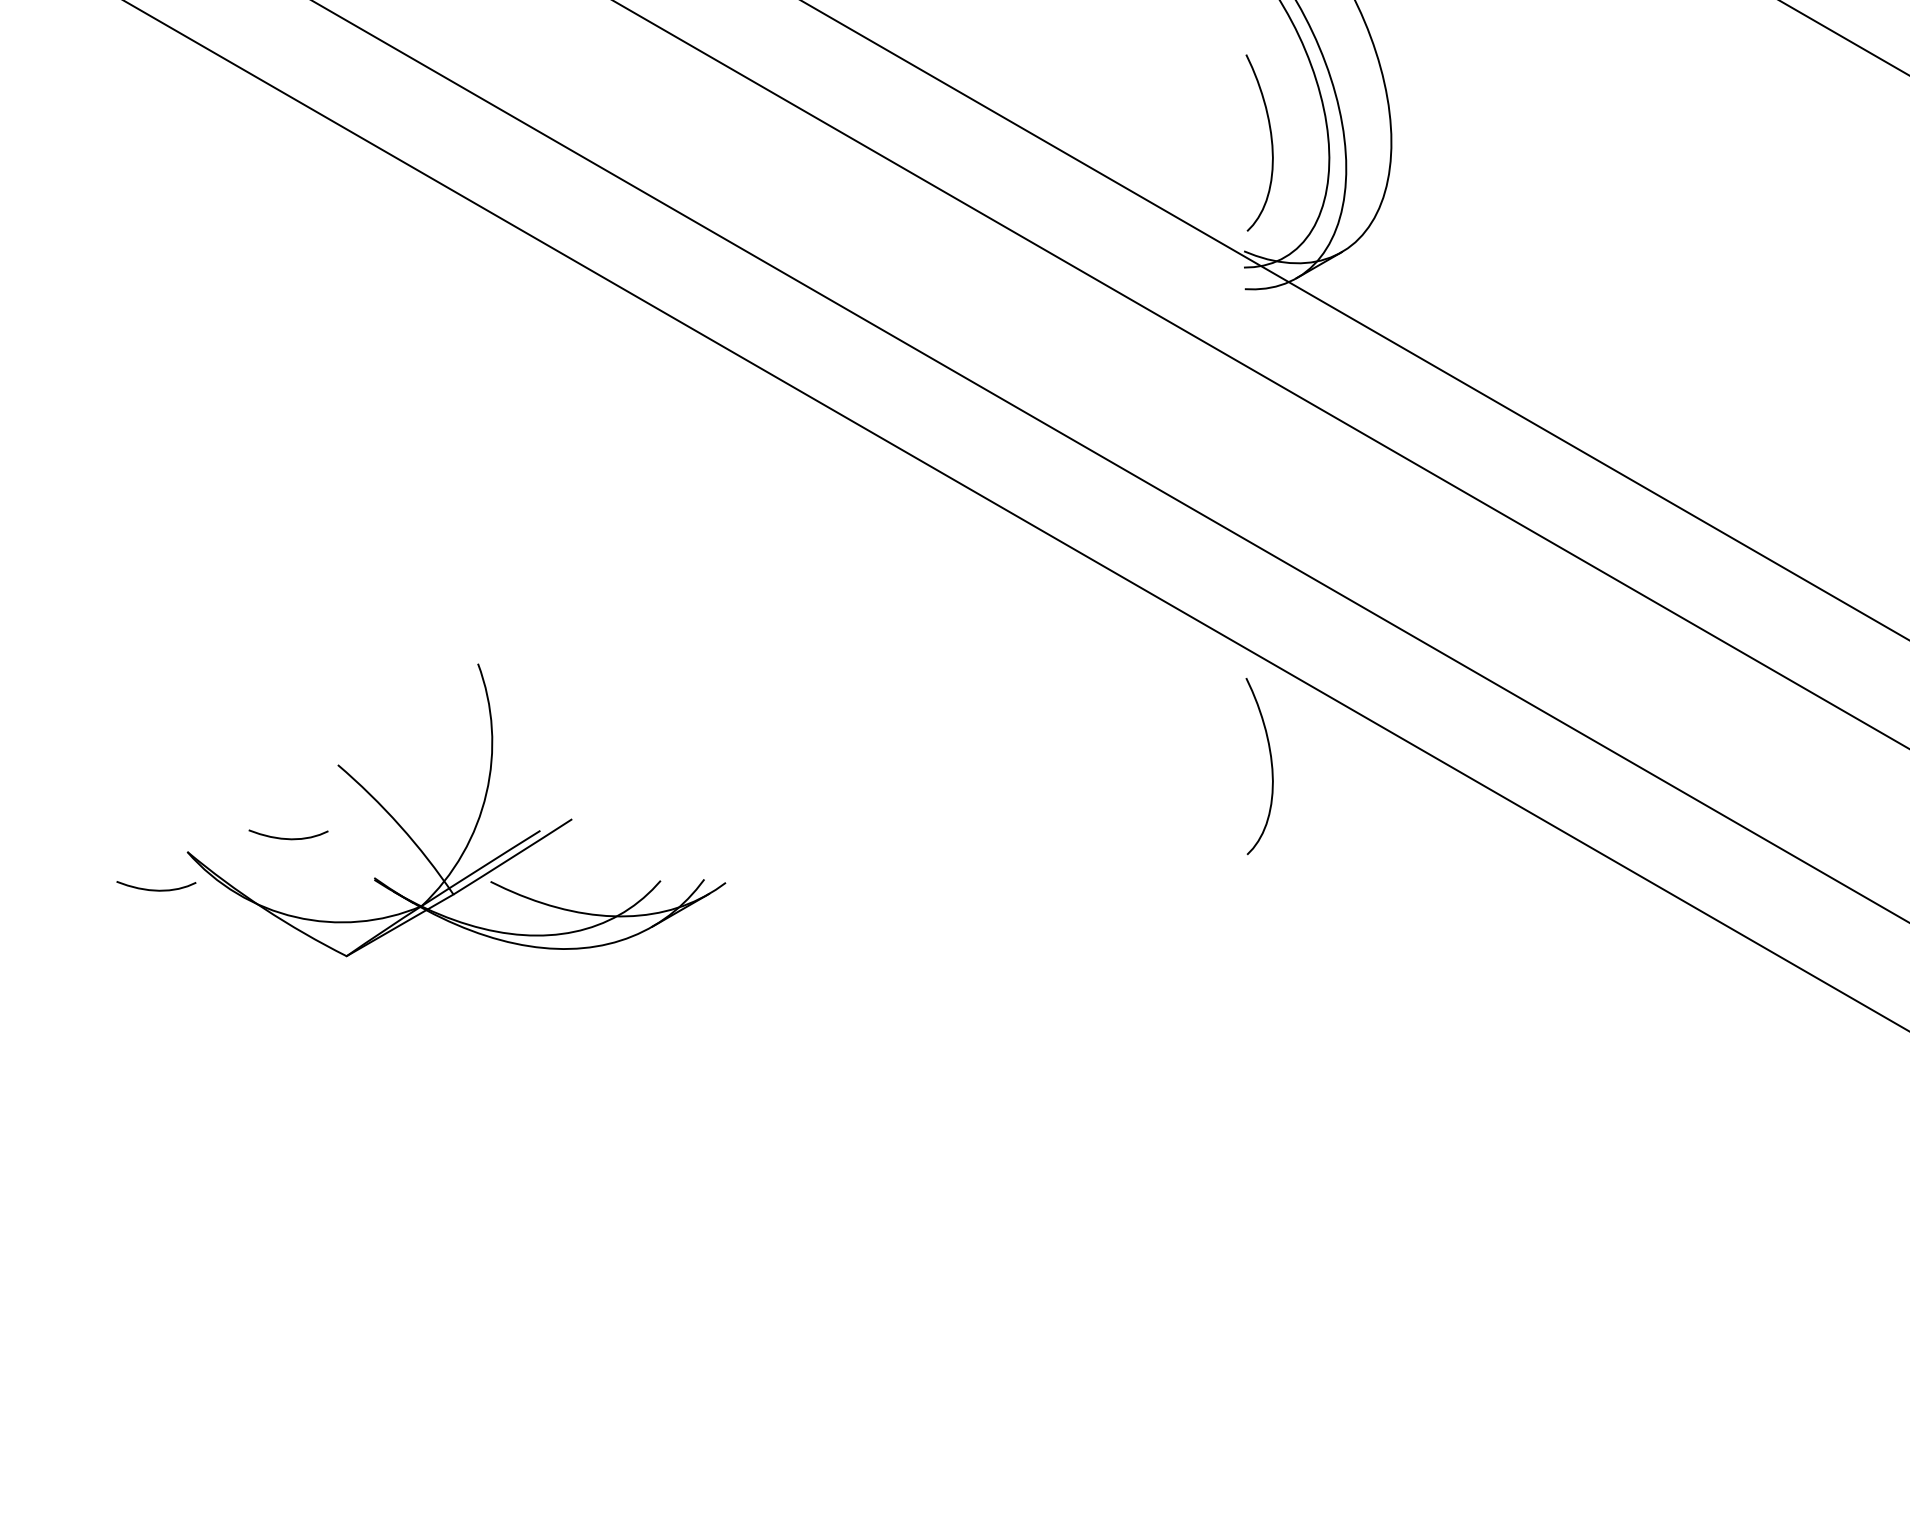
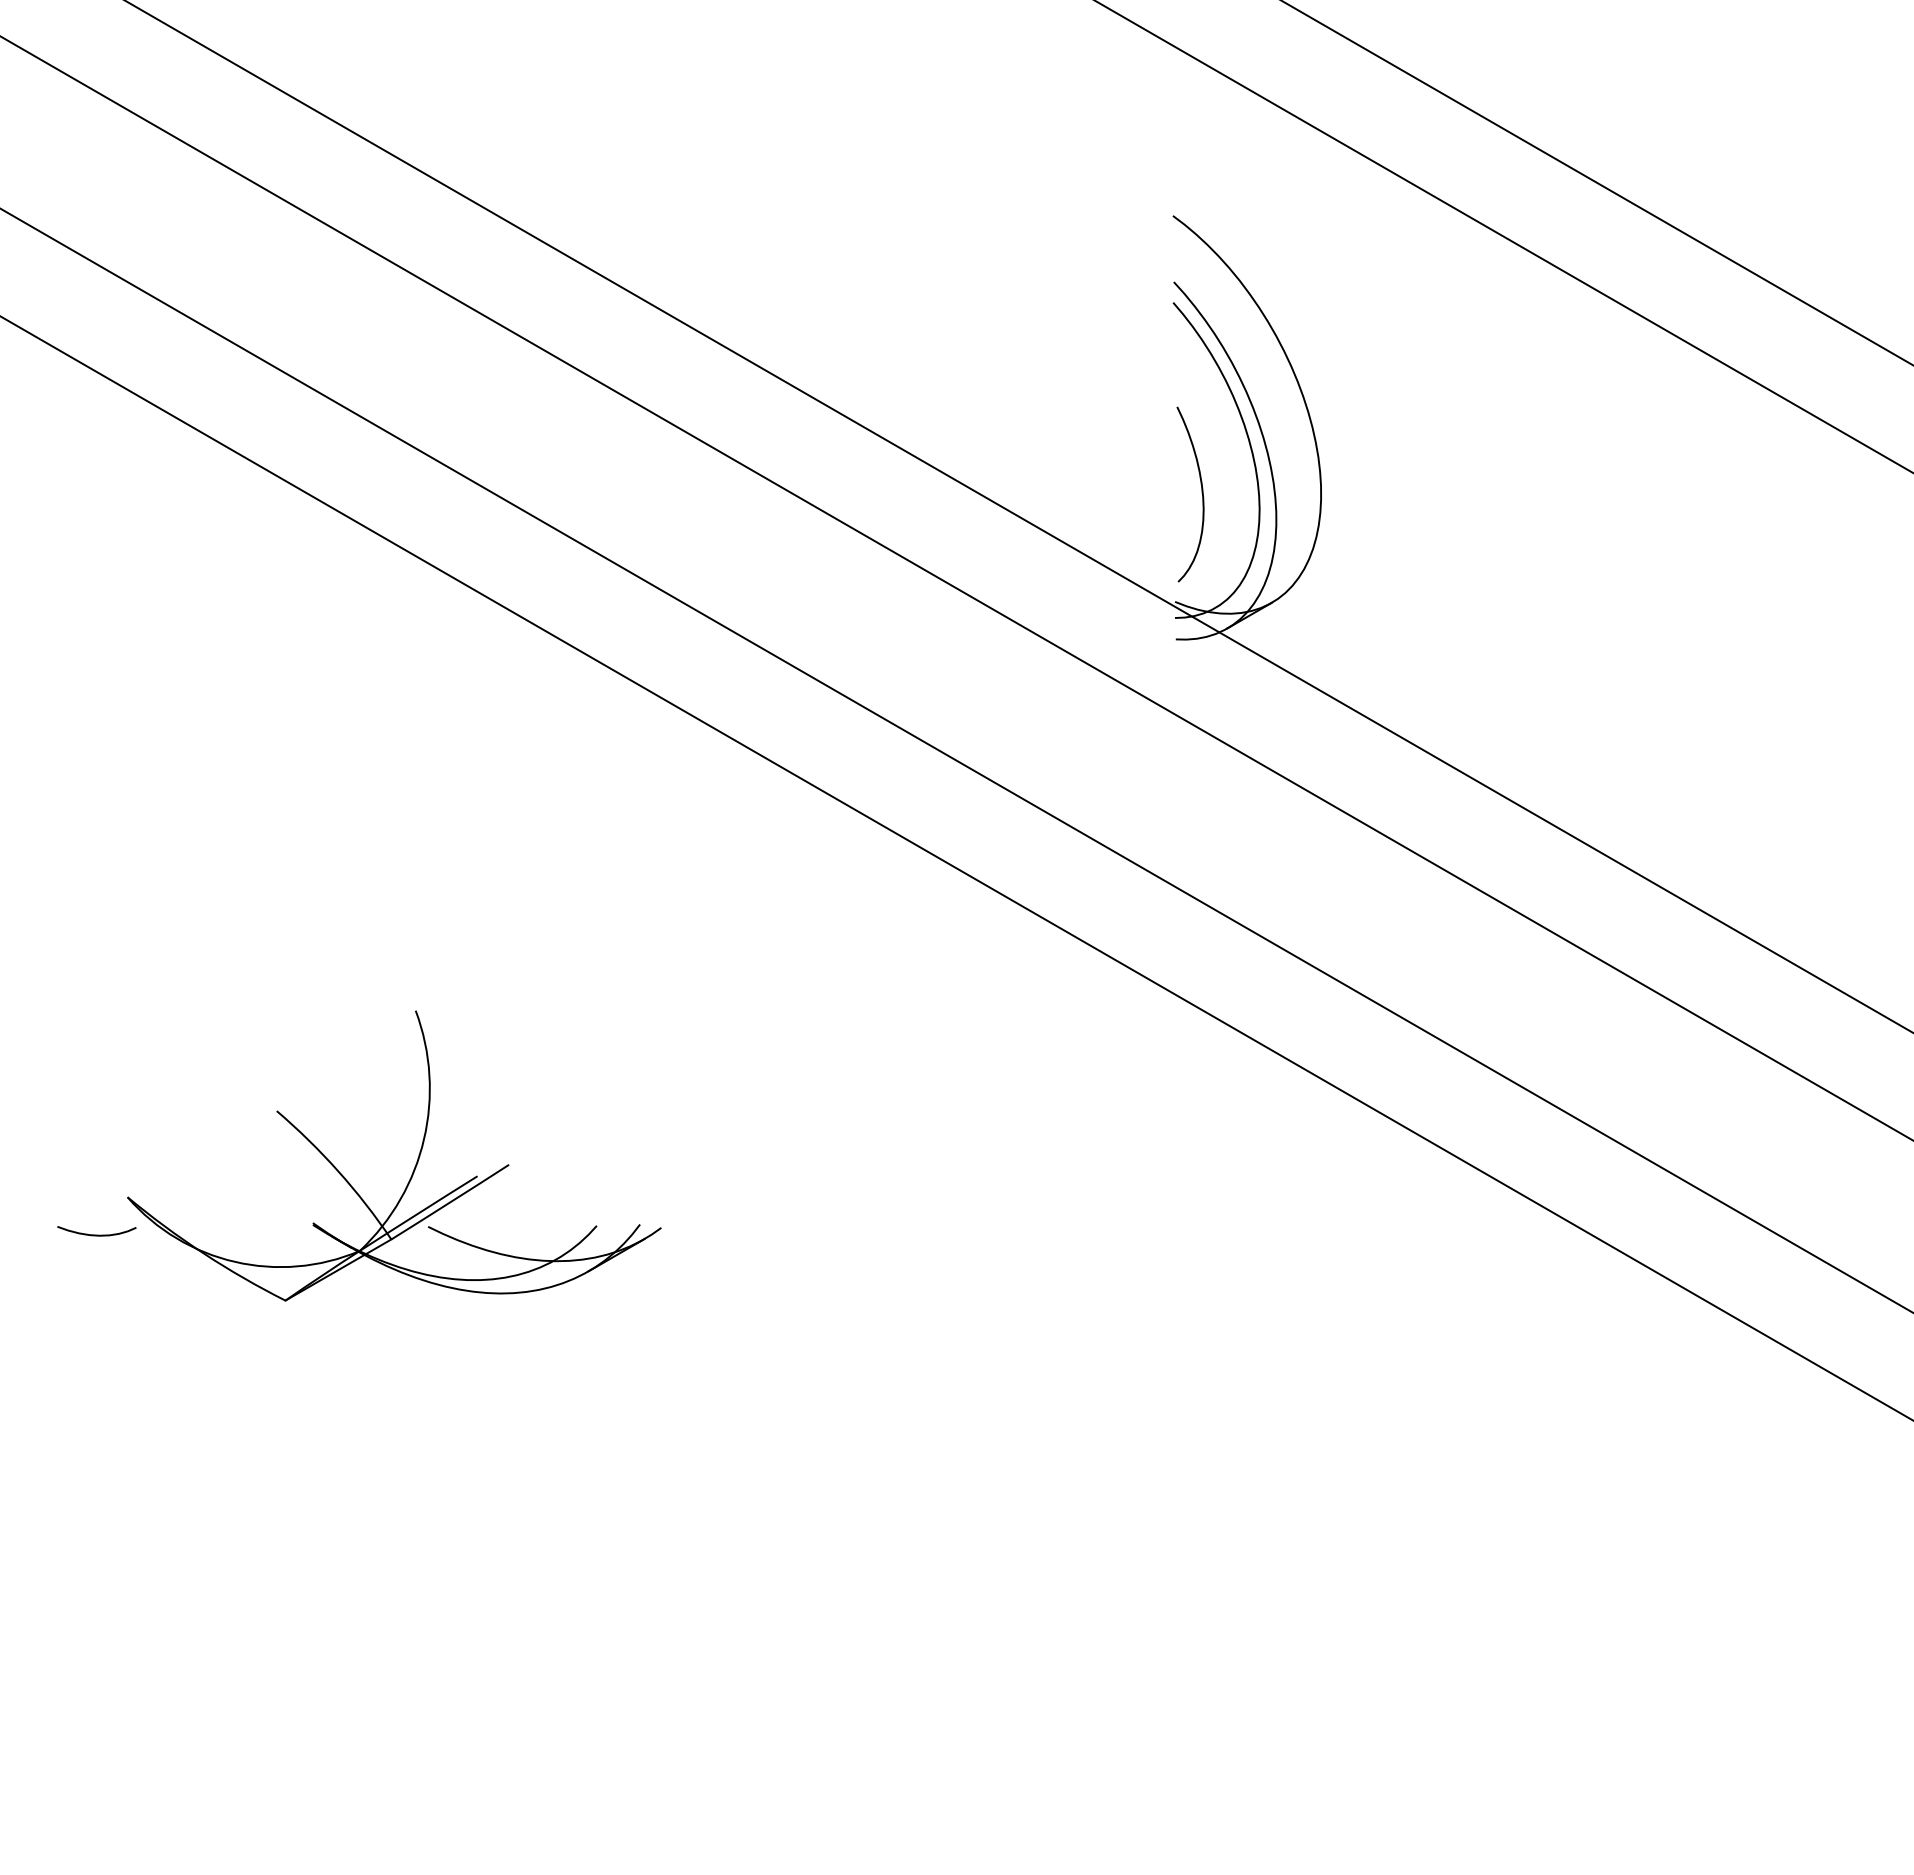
curve: (1270, 765) -> (1201, 1111), removed
curve: (288, 838) -> (227, 1183), removed

